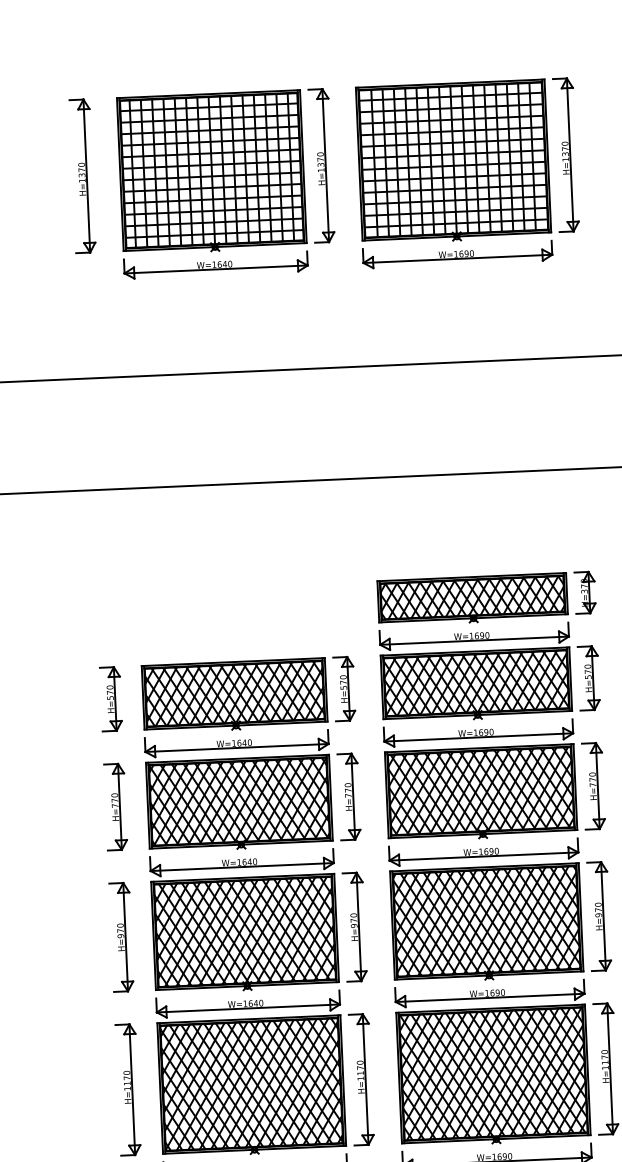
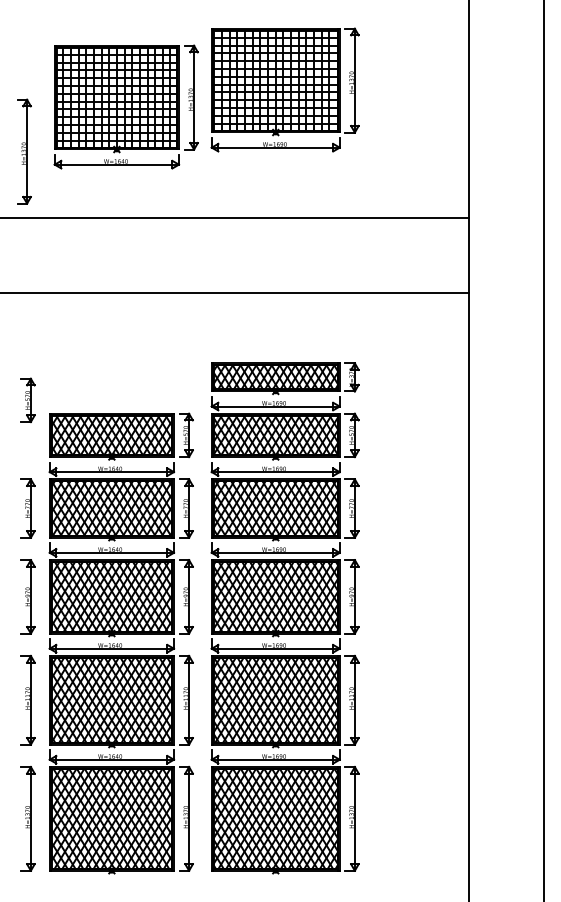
part: (82, 176) -> (24, 151), moved
part: (225, 183) -> (125, 106), moved
part: (110, 699) -> (27, 400), moved

